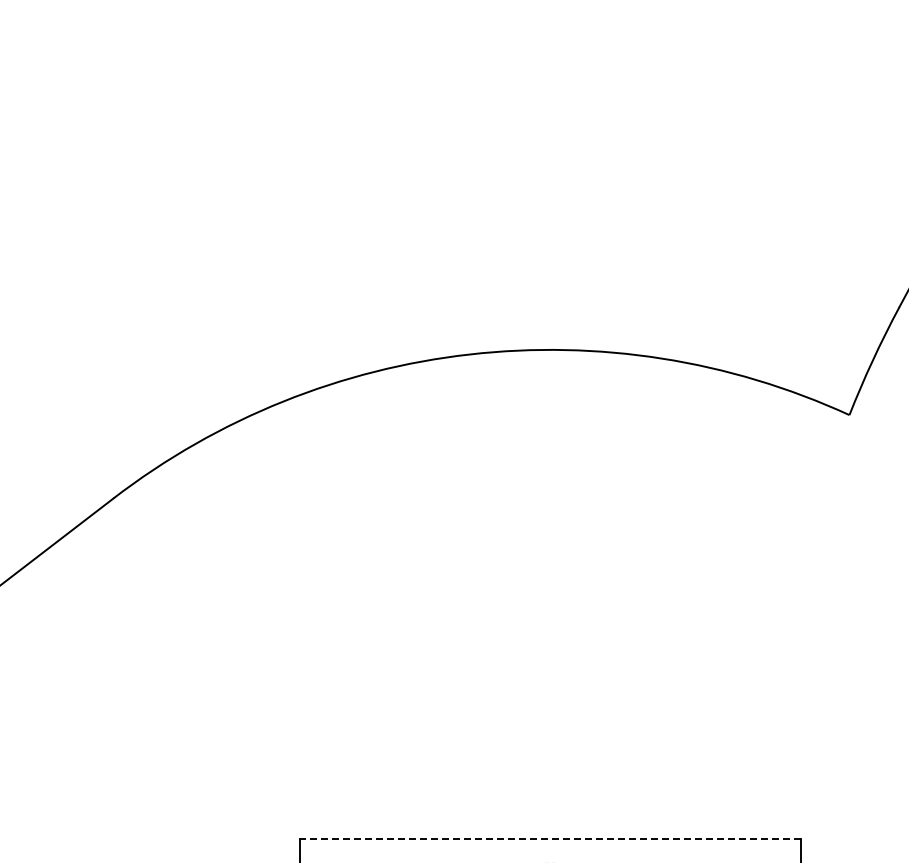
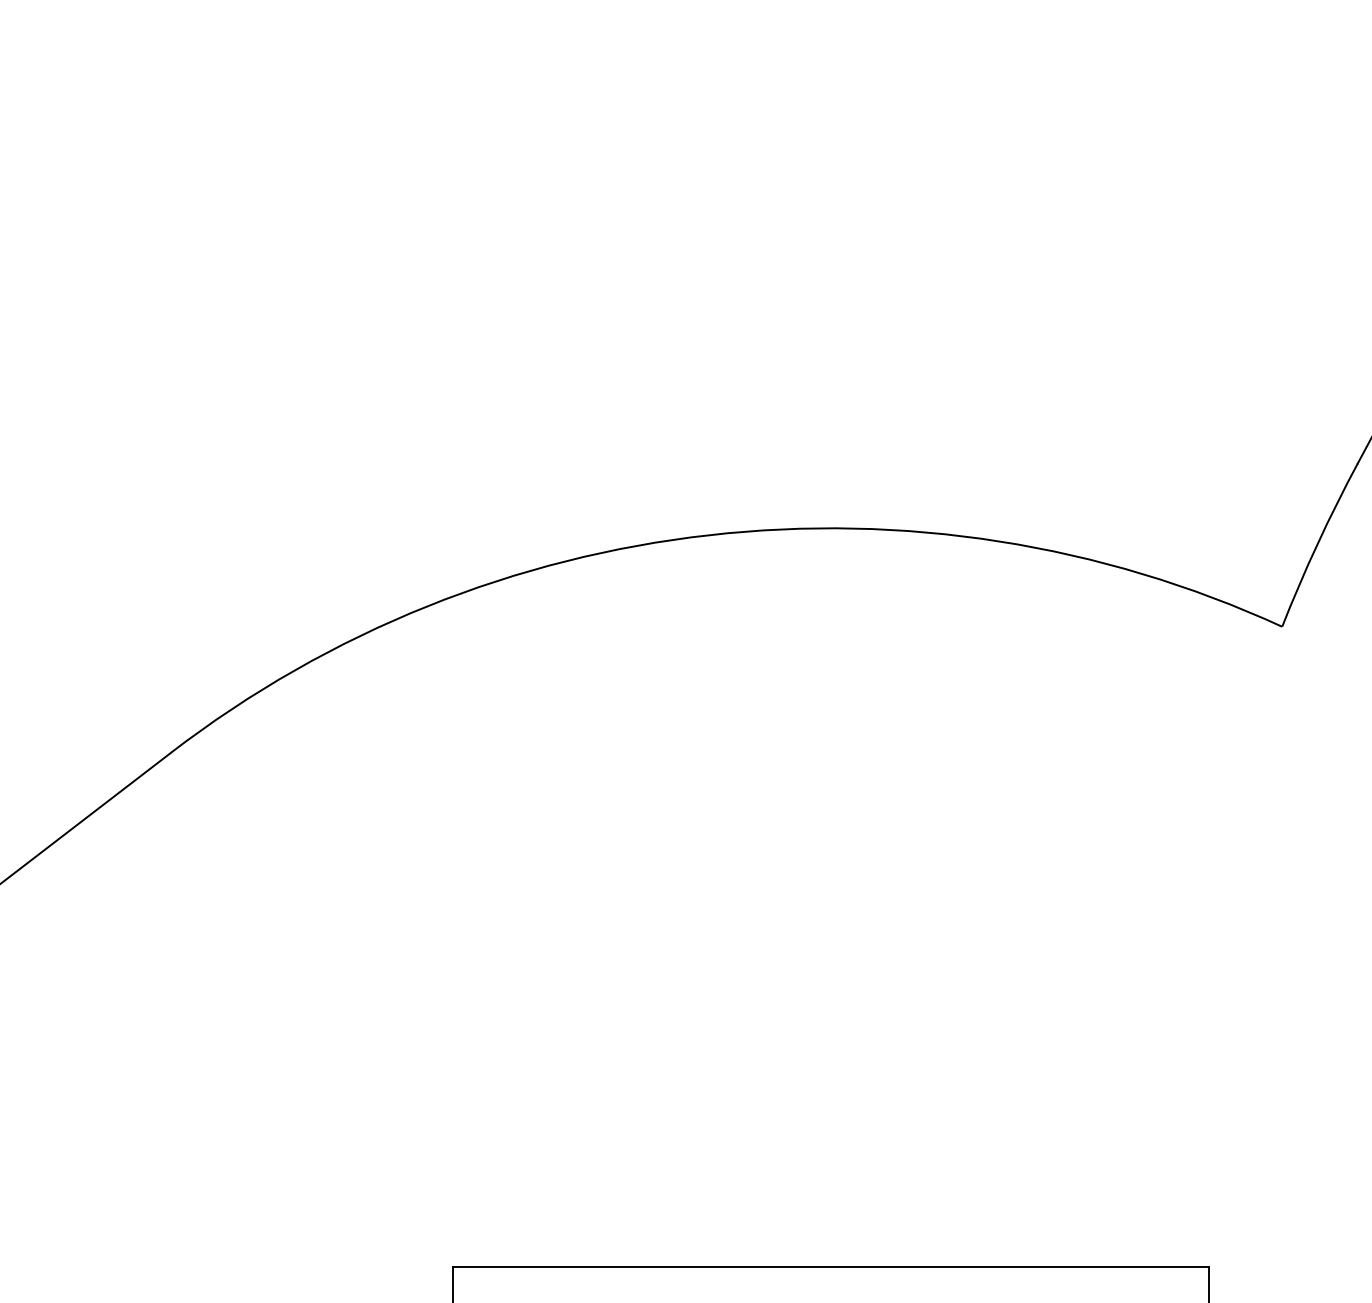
line: (550, 839) -> (830, 1267), dashed -> solid

